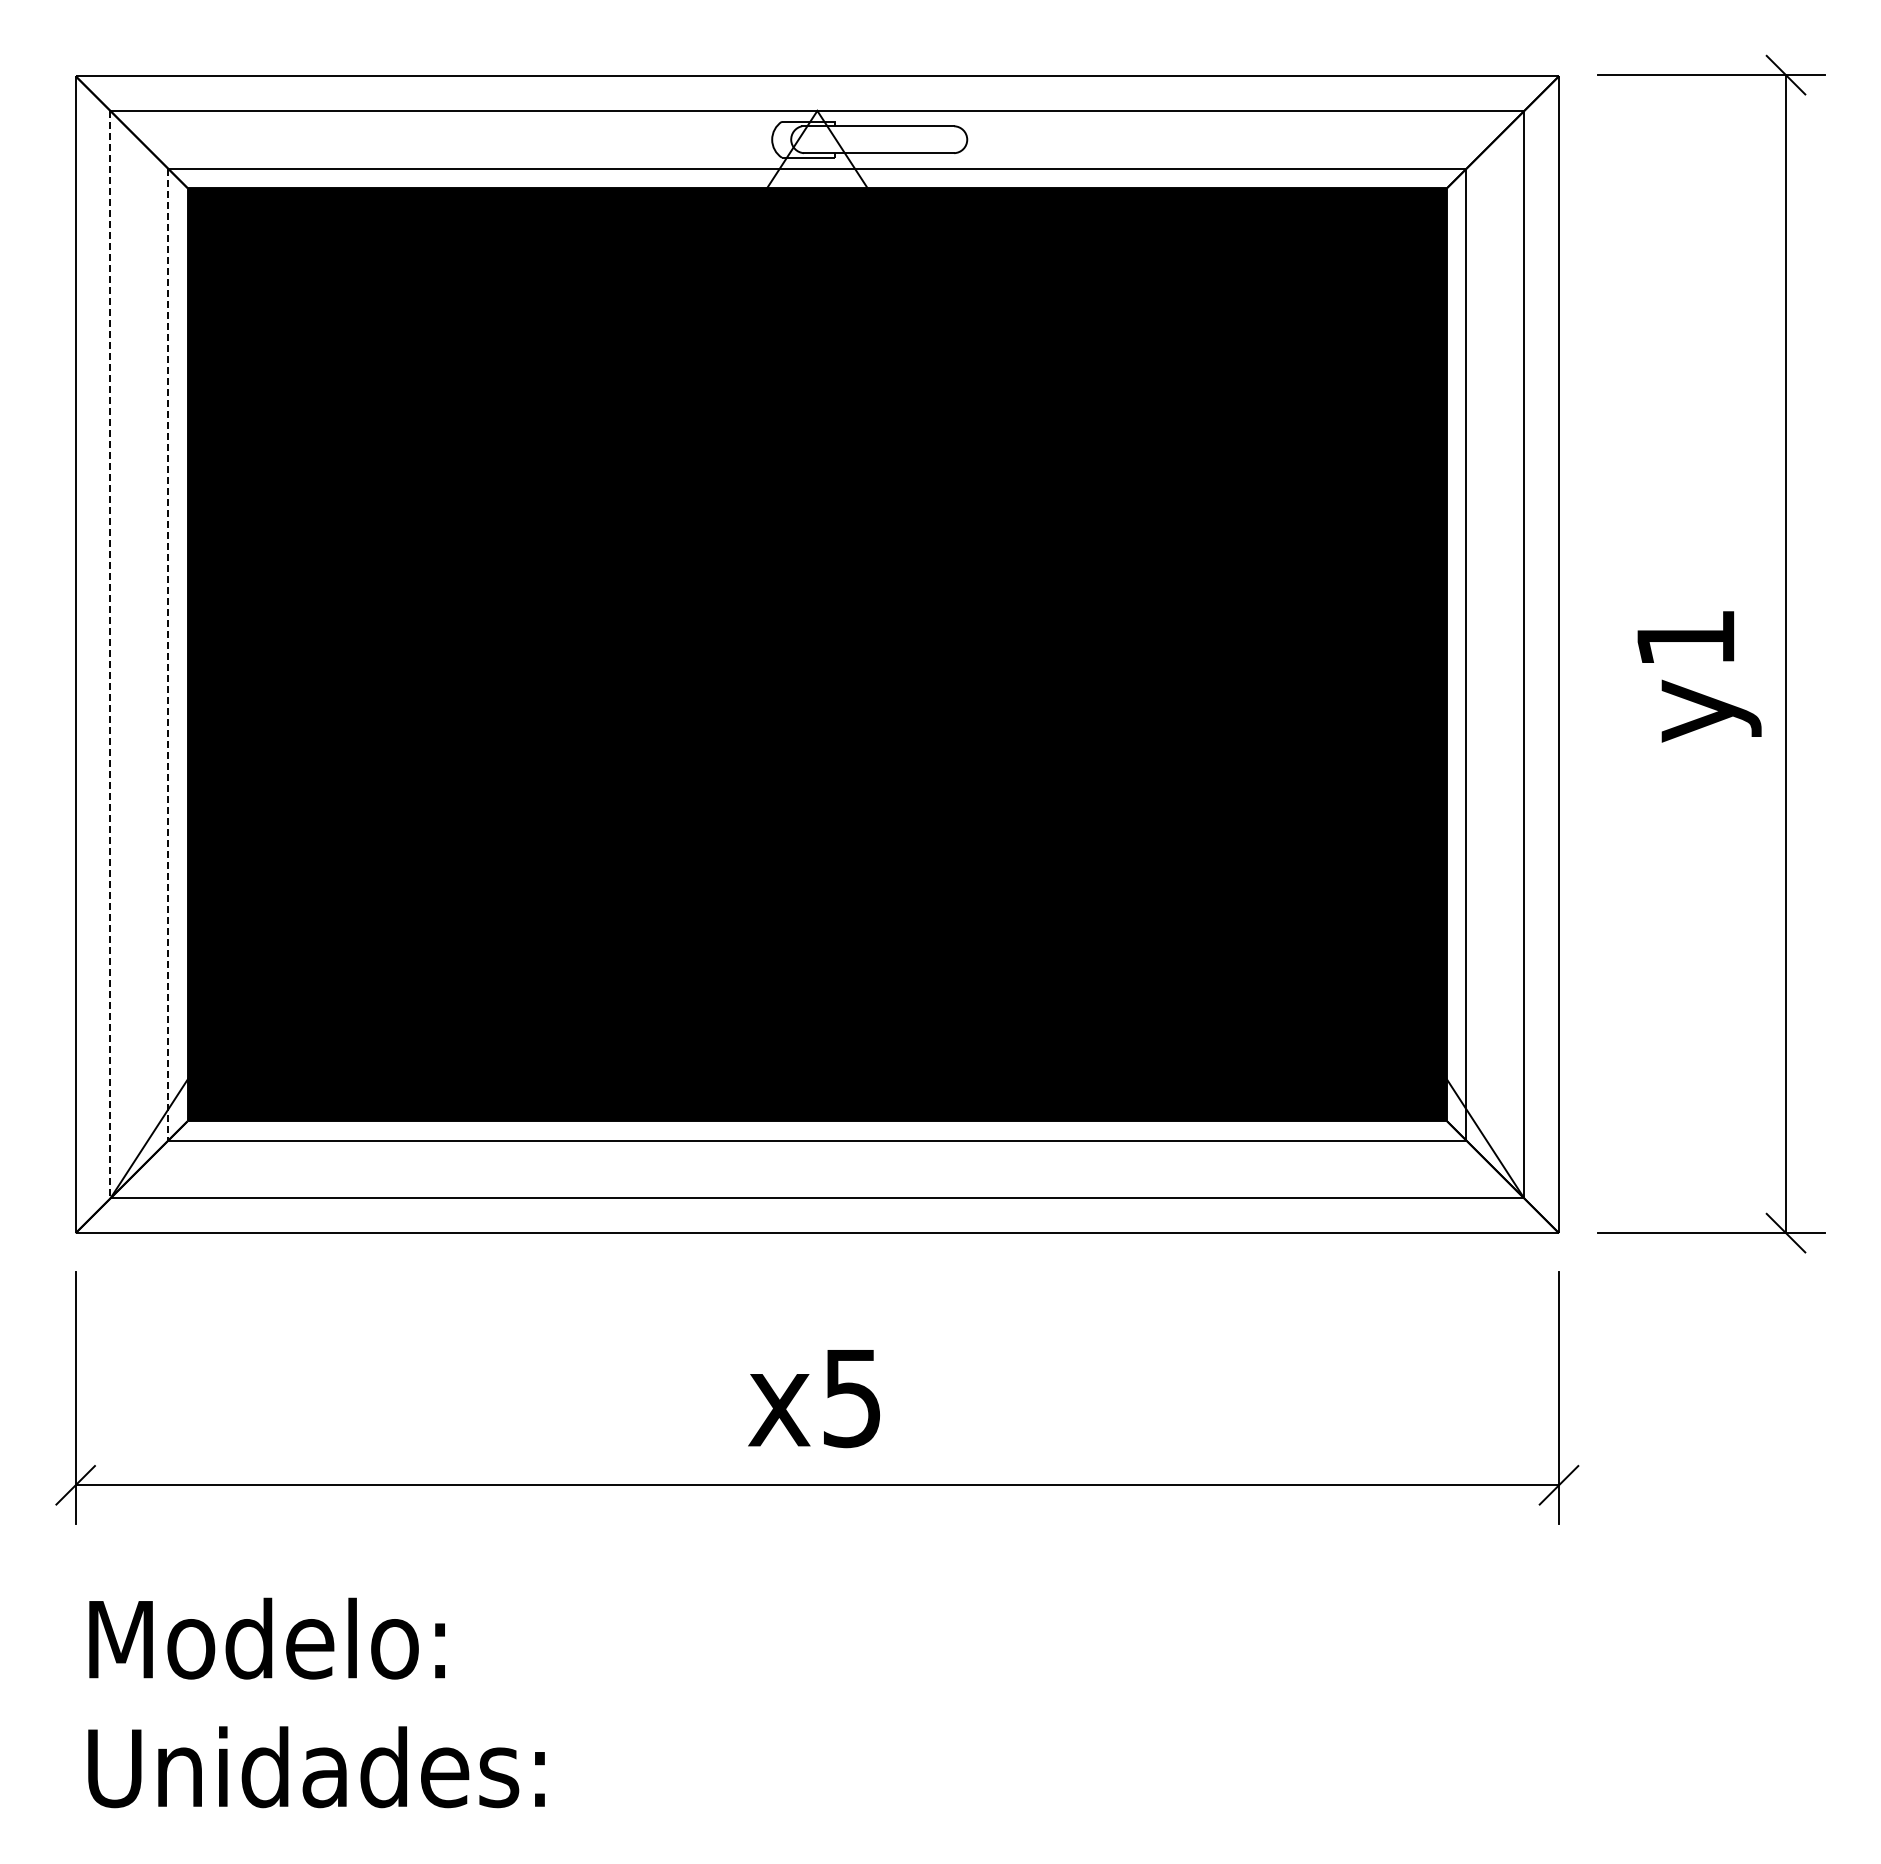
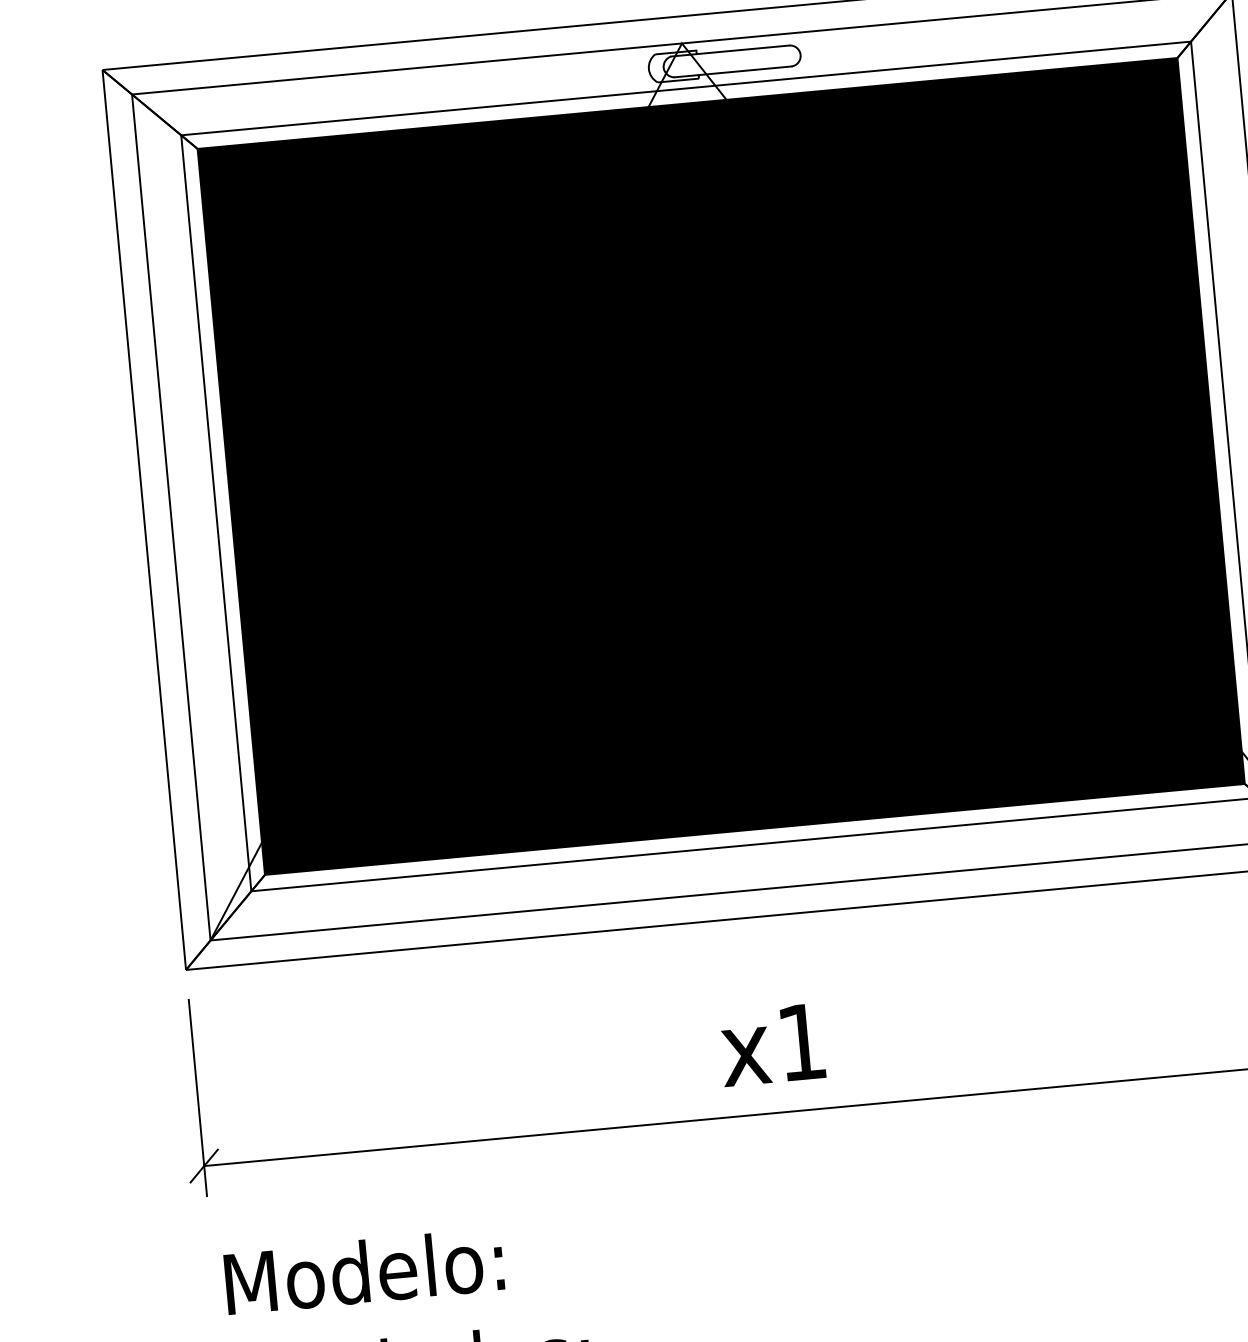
line: (110, 654) -> (171, 517), dashed -> solid
line: (168, 654) -> (216, 513), dashed -> solid
text: (851, 1399) -> (801, 1043), x5 -> x1

